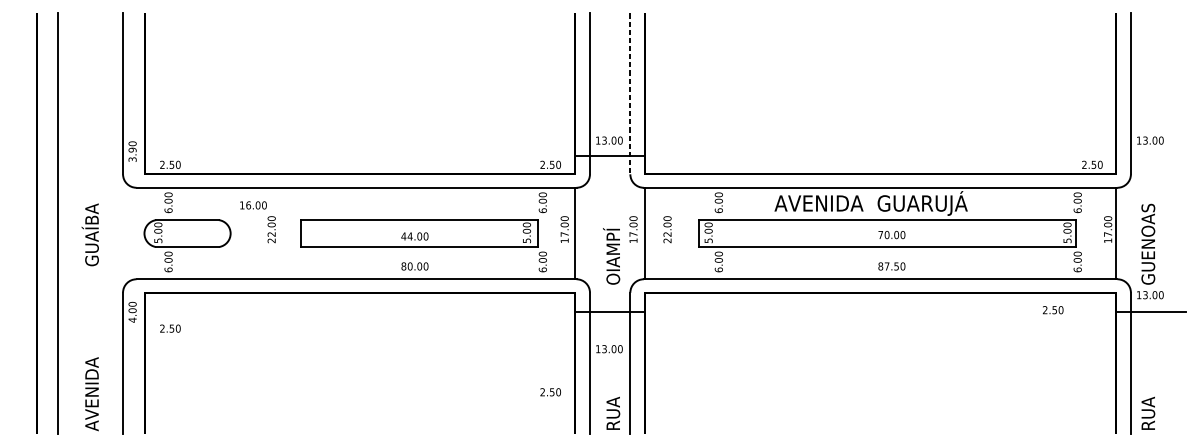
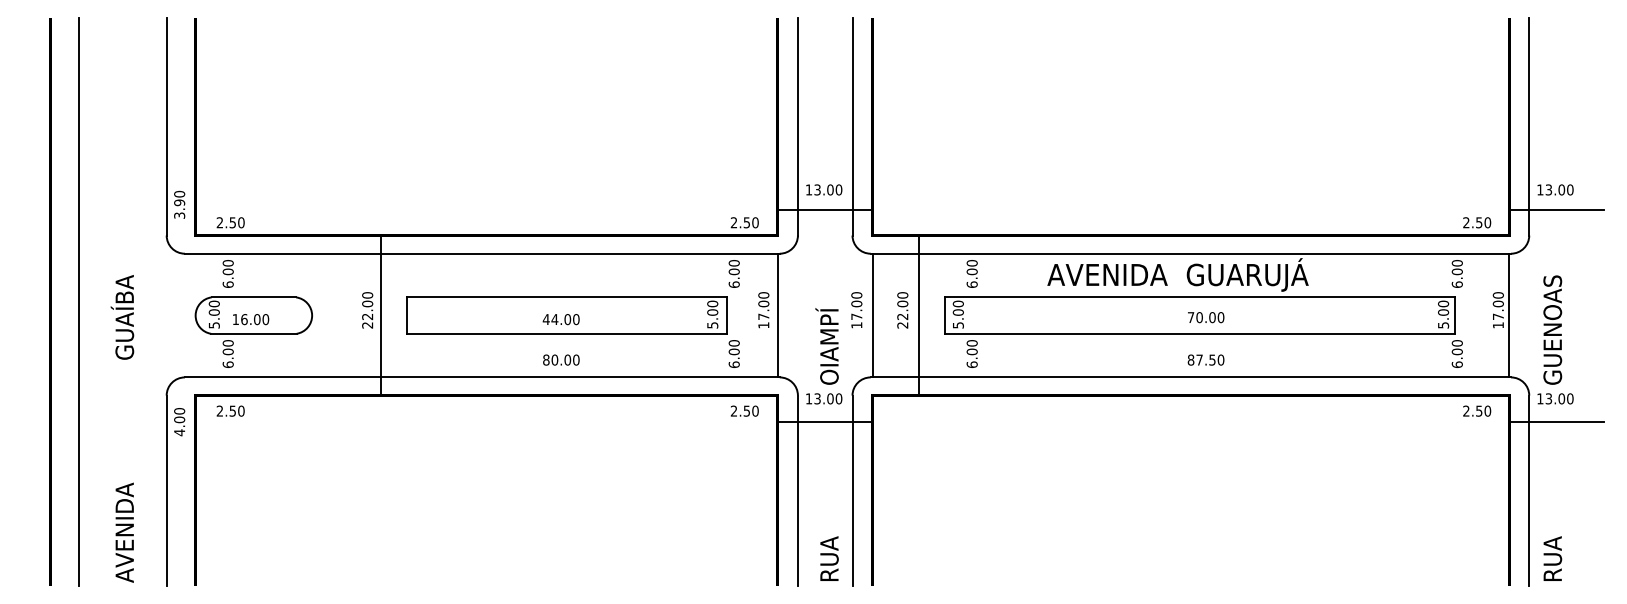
line: (630, 93) -> (852, 126), dashed -> solid
line: (1151, 155) -> (1556, 210), added
text: (253, 205) -> (251, 319), moved
line: (281, 233) -> (380, 315), added
line: (679, 233) -> (918, 315), added
text: (1053, 309) -> (1477, 410), moved
text: (170, 328) -> (230, 410), moved
text: (609, 348) -> (824, 398), moved
text: (550, 391) -> (744, 410), moved

